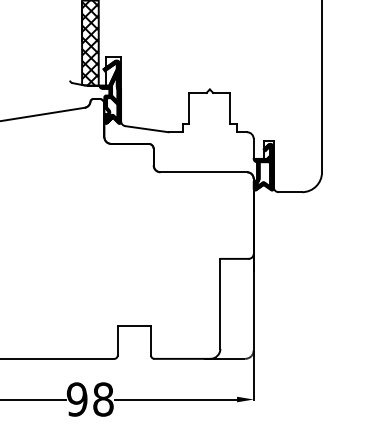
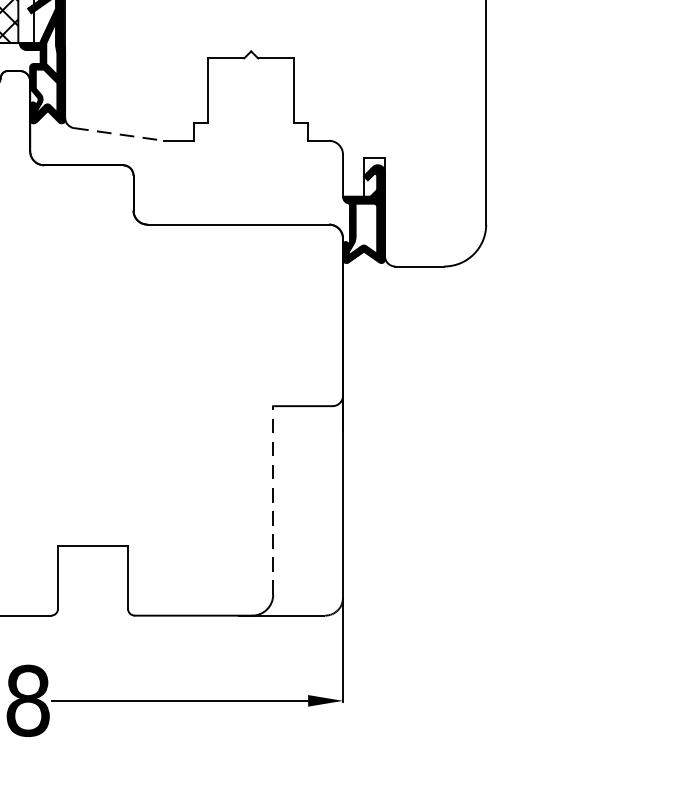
line: (146, 129) -> (118, 135), solid -> dashed
line: (220, 303) -> (273, 499), solid -> dashed

